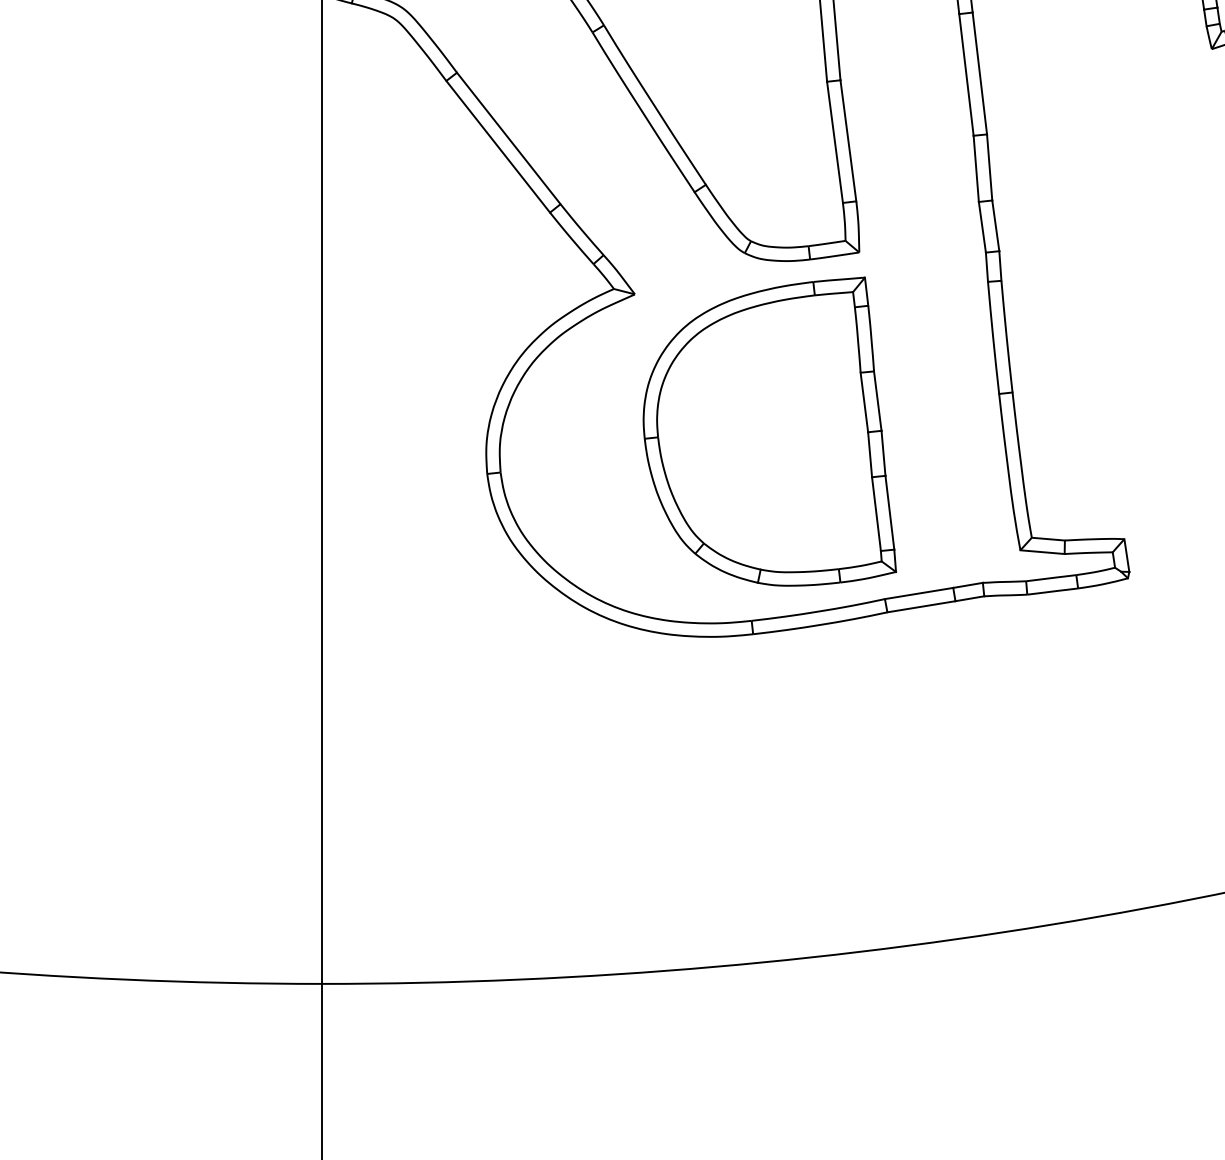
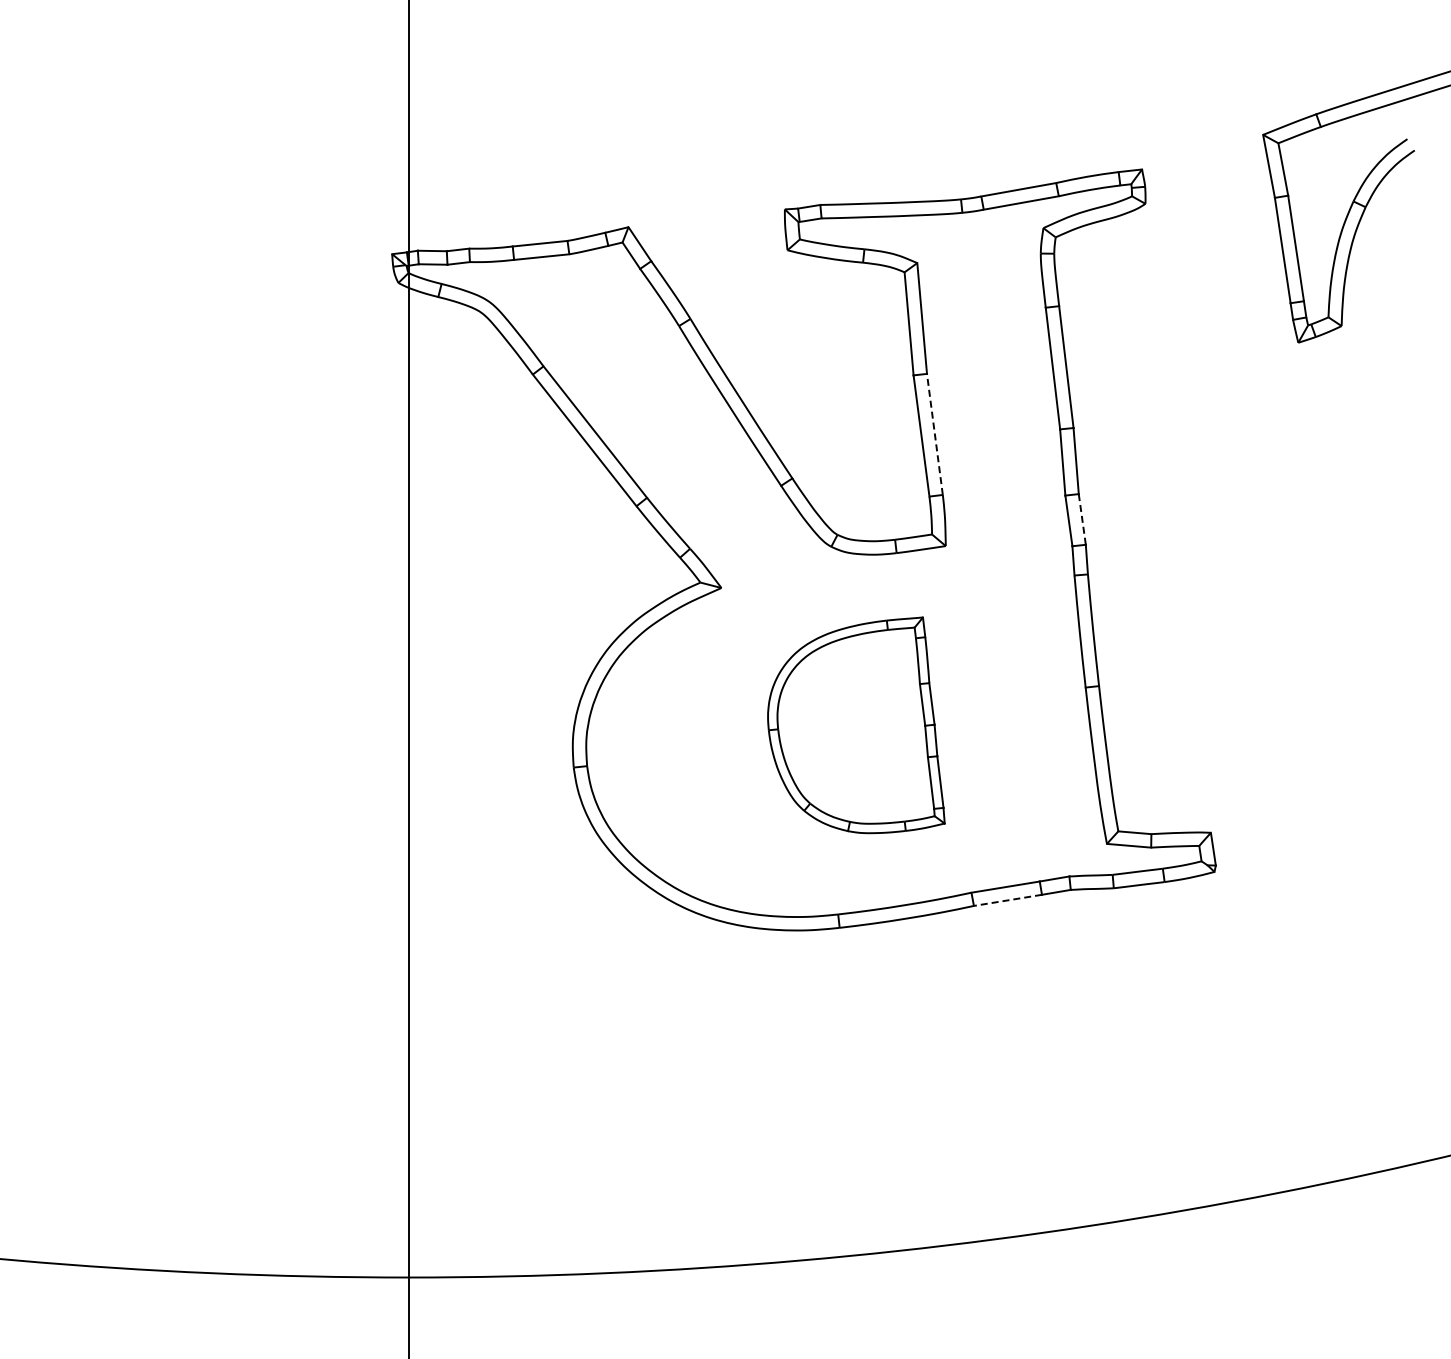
line: (847, 139) -> (934, 433), solid -> dashed
line: (995, 225) -> (1082, 519), solid -> dashed
part: (769, 431) -> (856, 725), size x0.7
line: (920, 606) -> (1007, 900), solid -> dashed

